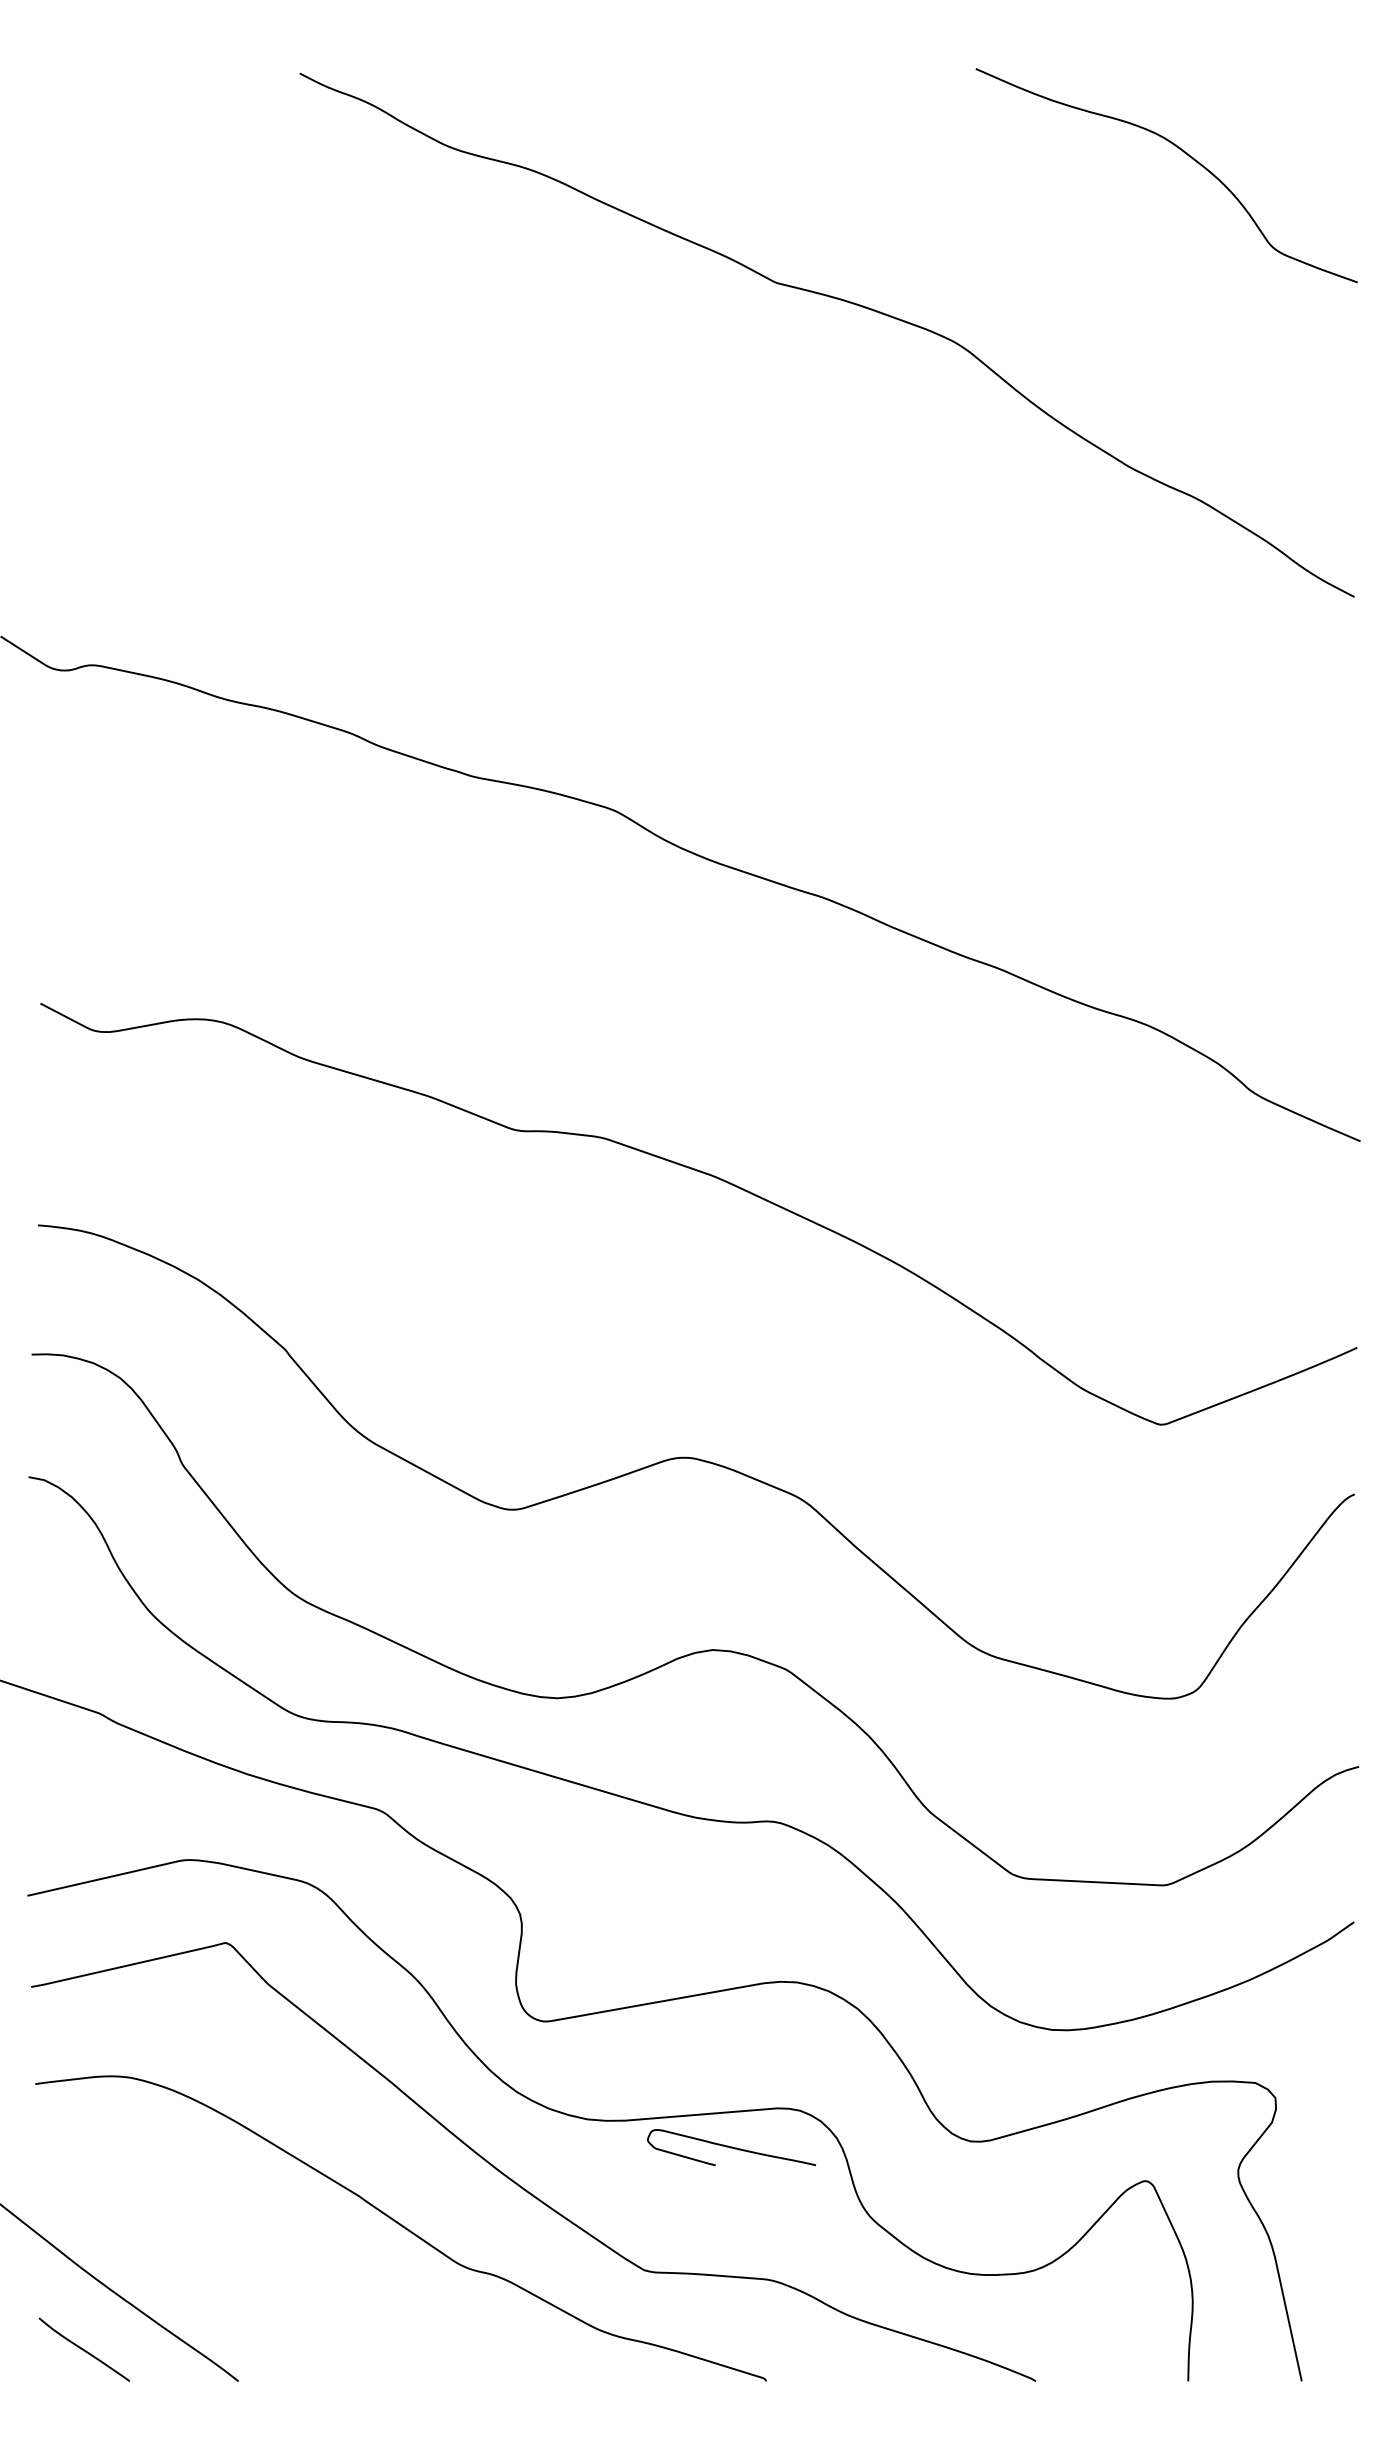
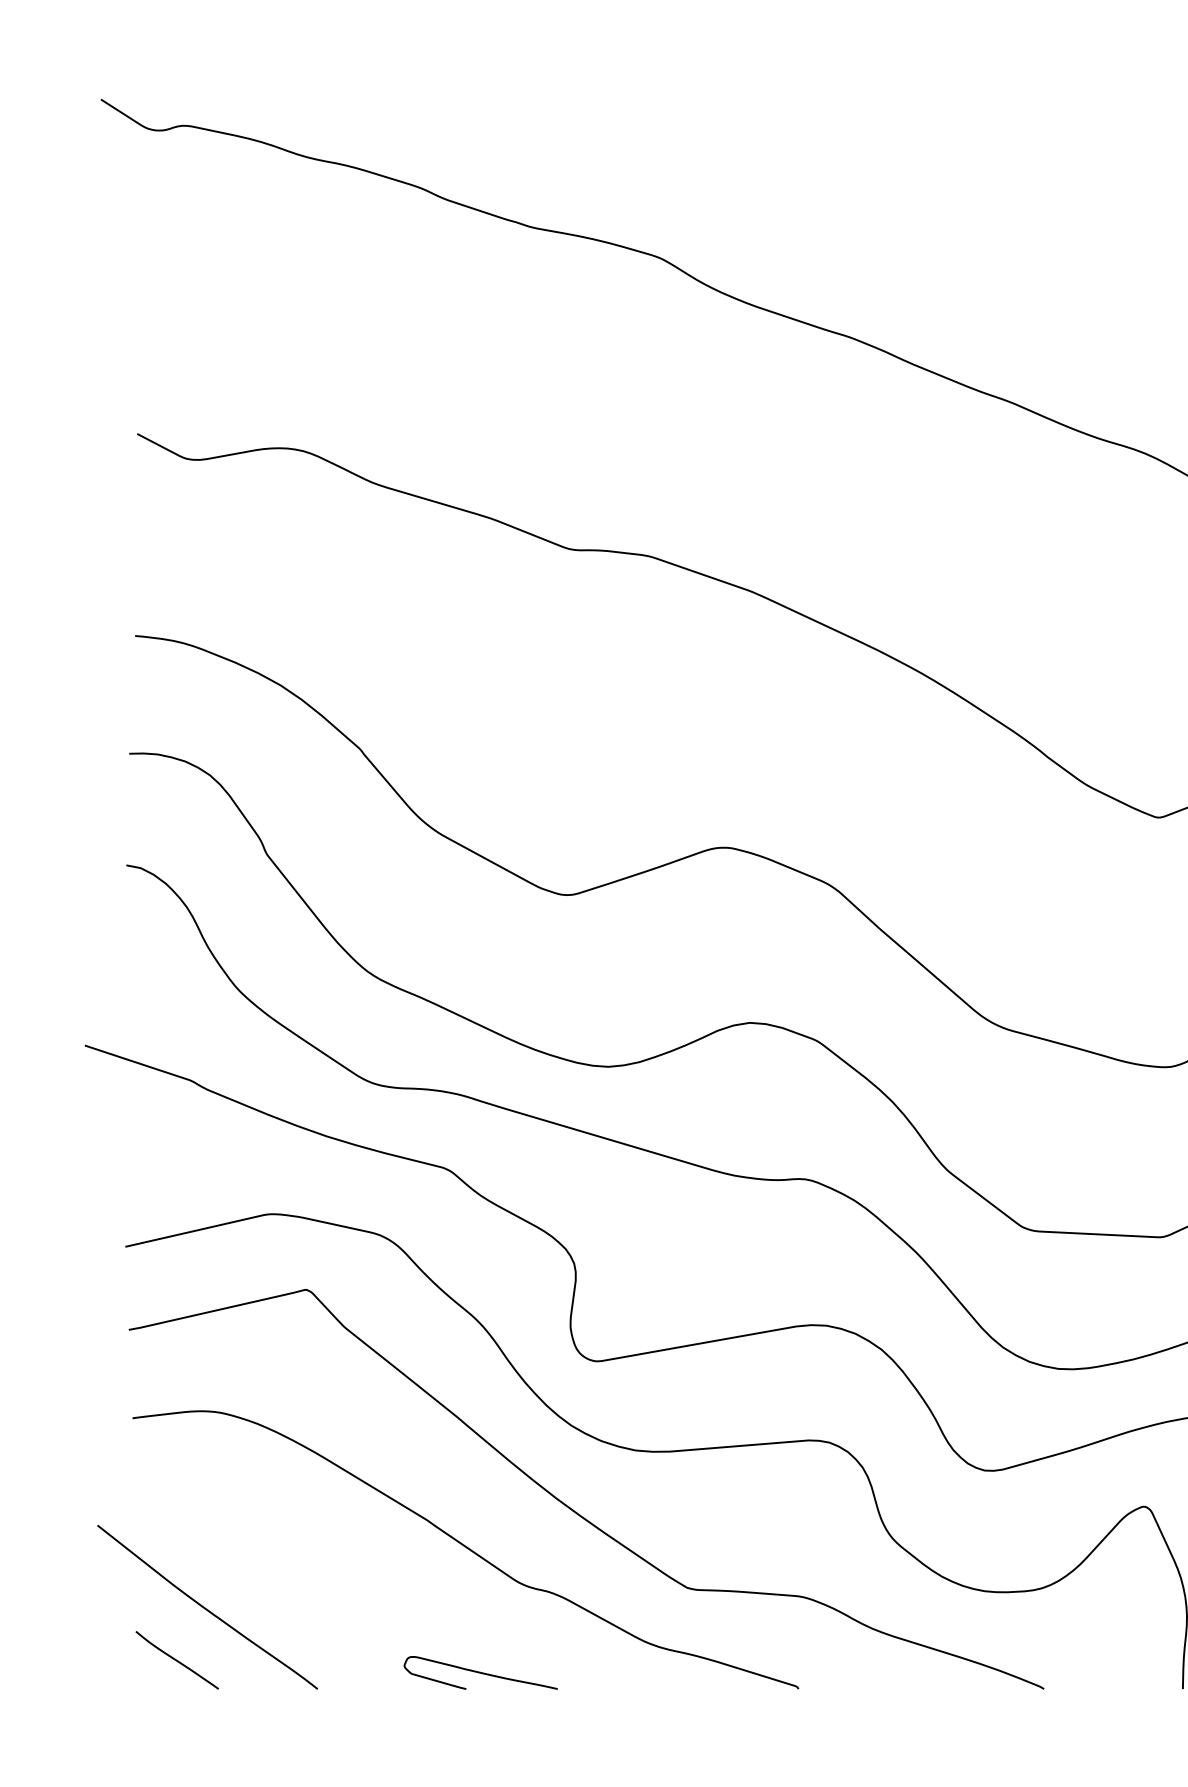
curve: (731, 2147) -> (480, 1672), moved

